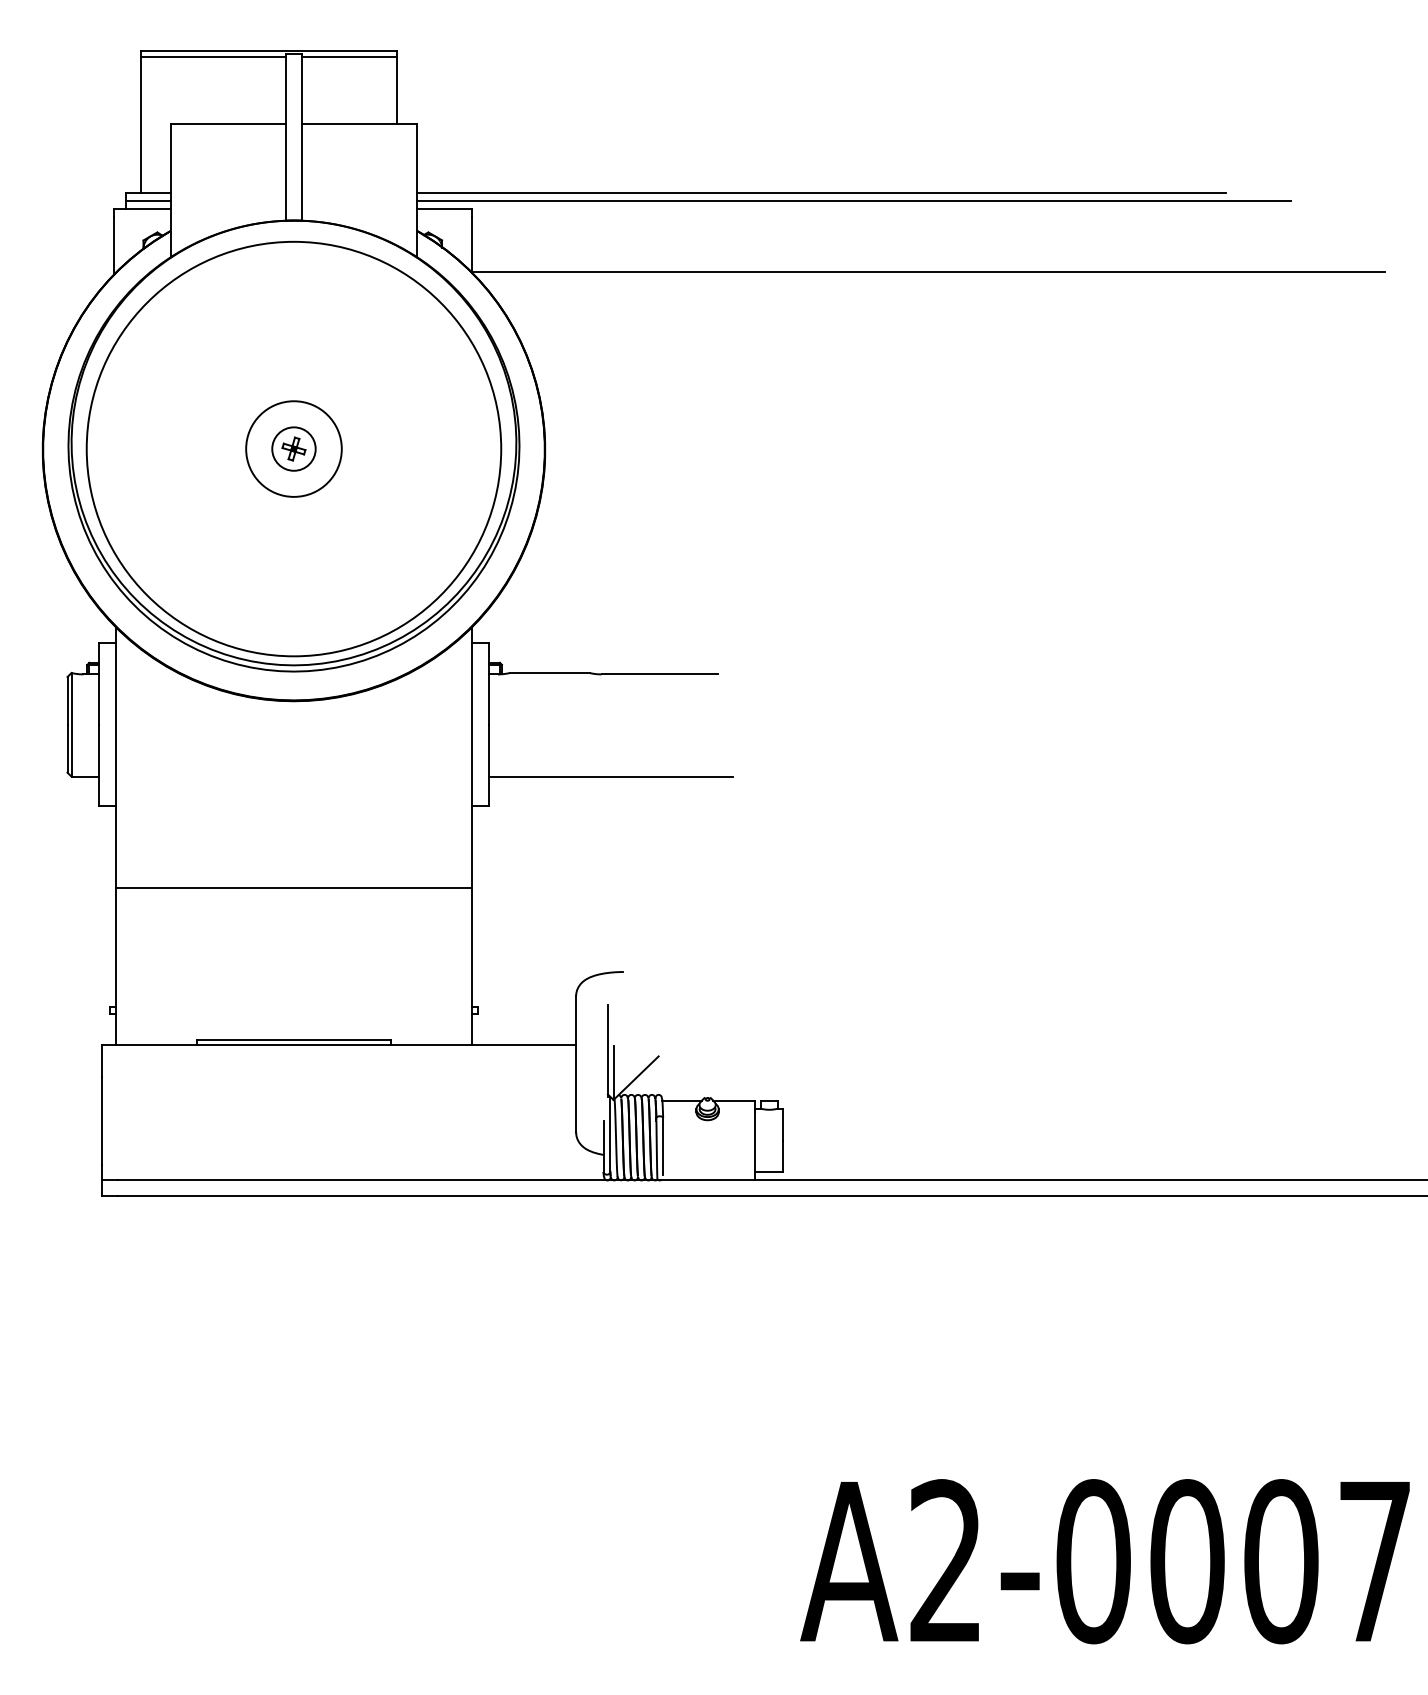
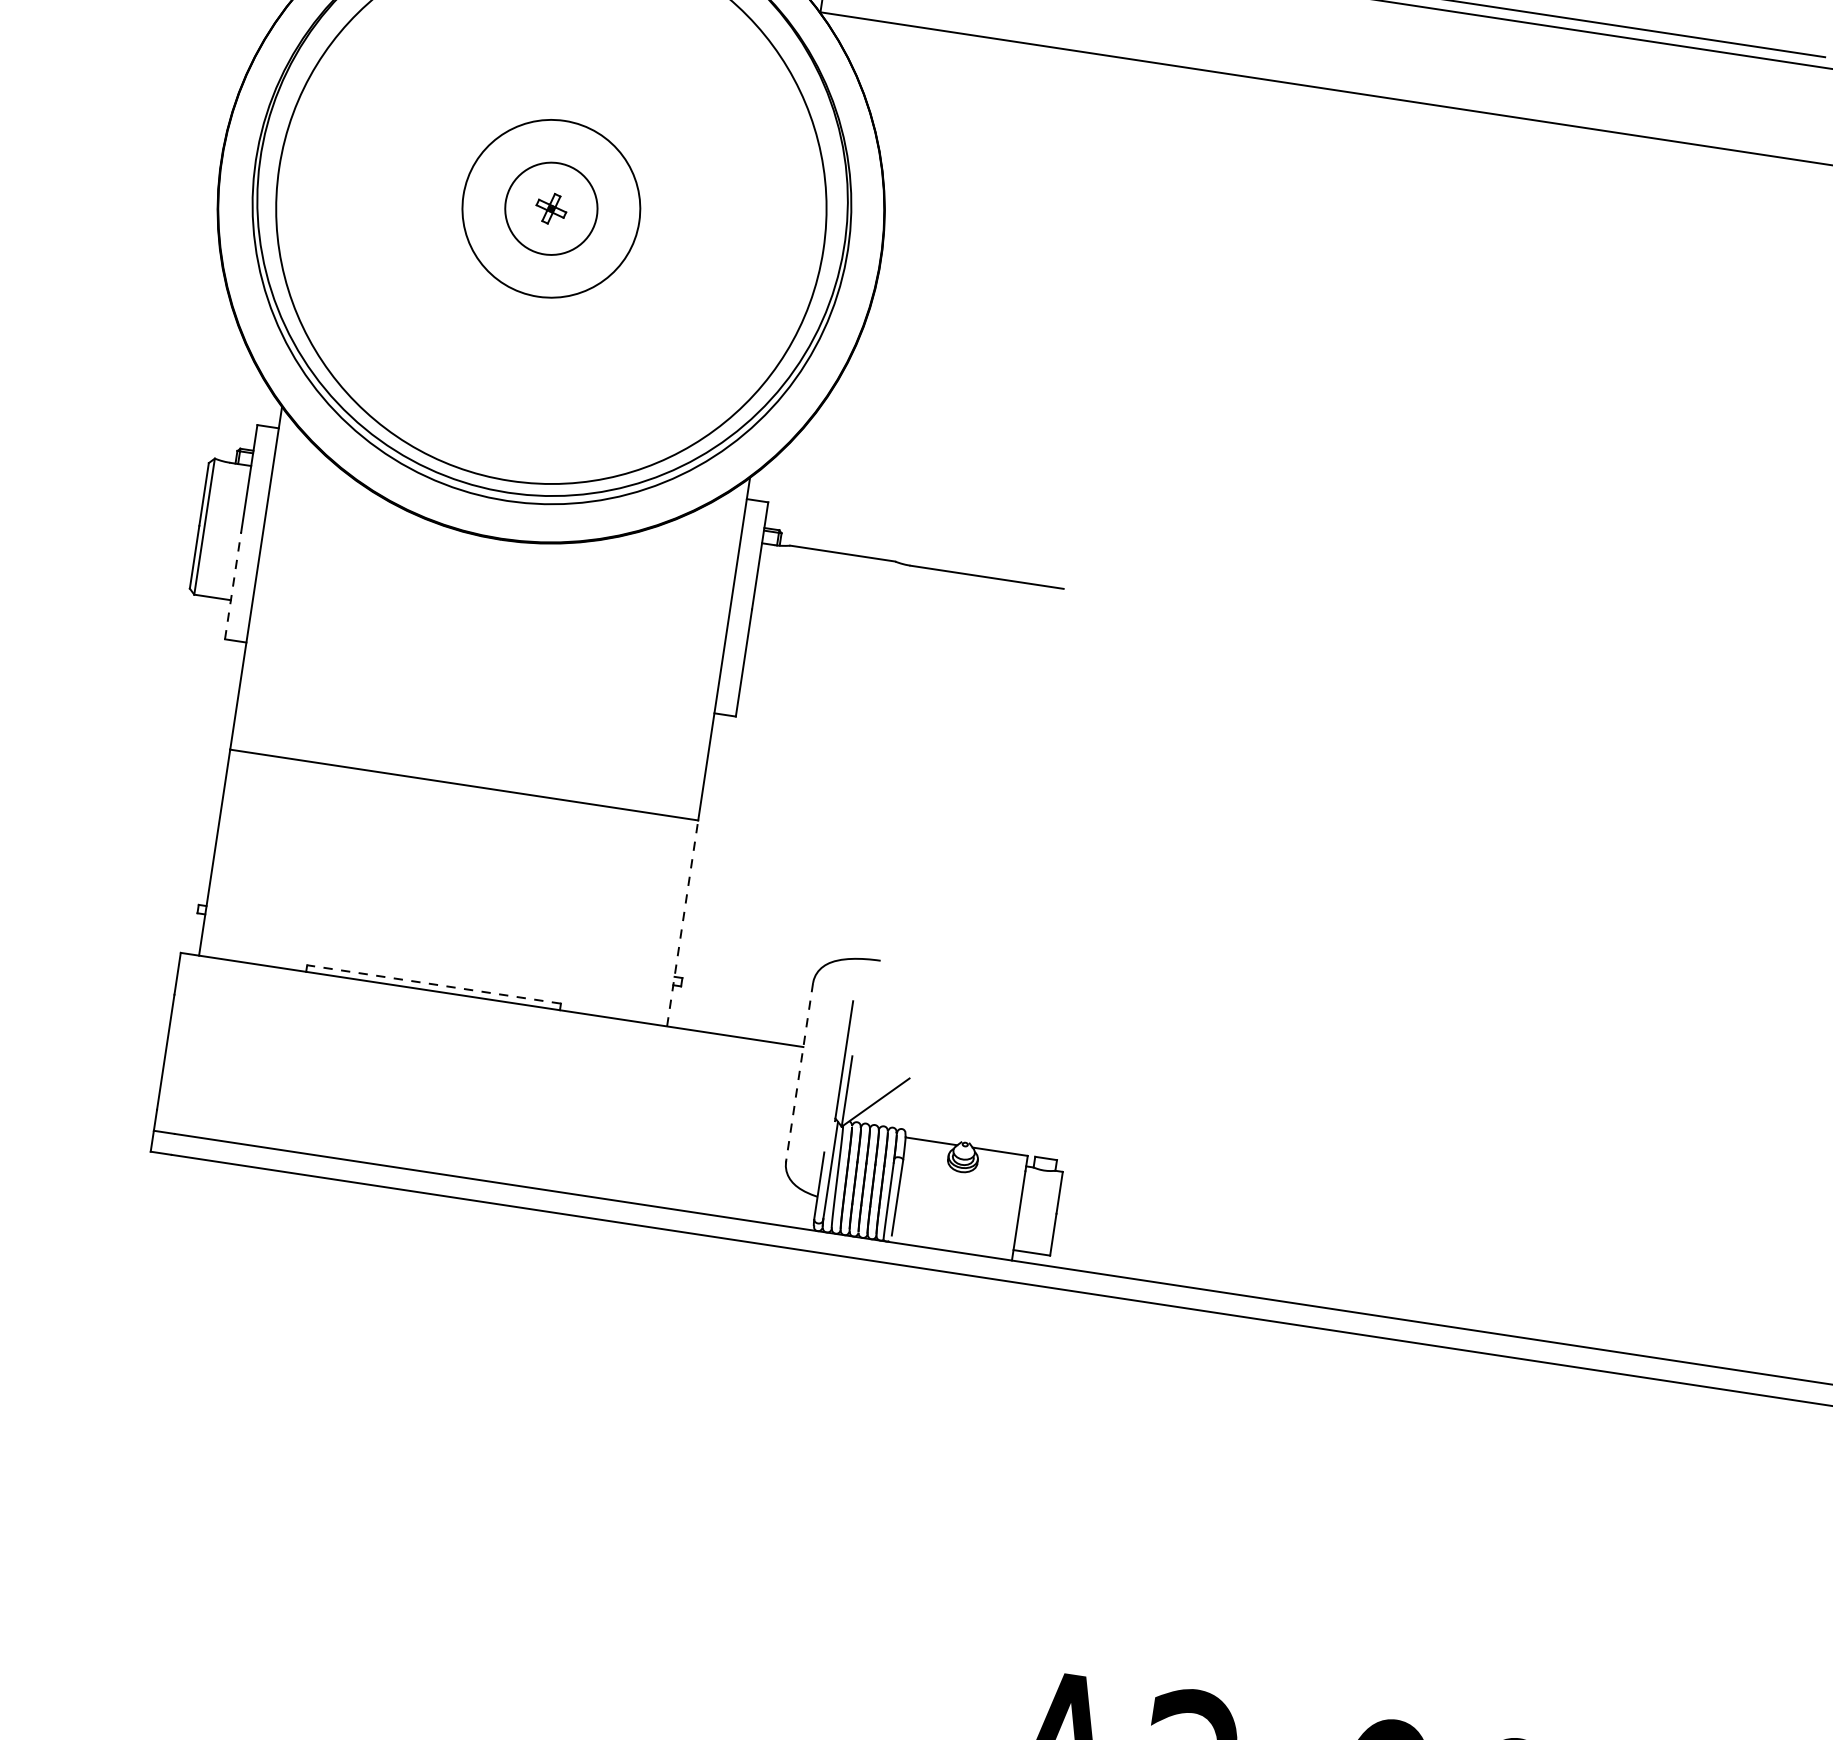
circle: (293, 448) -> (550, 207), size x1.4
circle: (293, 448) -> (550, 207), size x1.6
line: (99, 765) -> (233, 585), solid -> dashed
line: (610, 776) -> (901, 701), removed
line: (472, 965) -> (683, 922), solid -> dashed
line: (293, 1039) -> (433, 983), solid -> dashed
line: (576, 1064) -> (800, 1072), solid -> dashed

